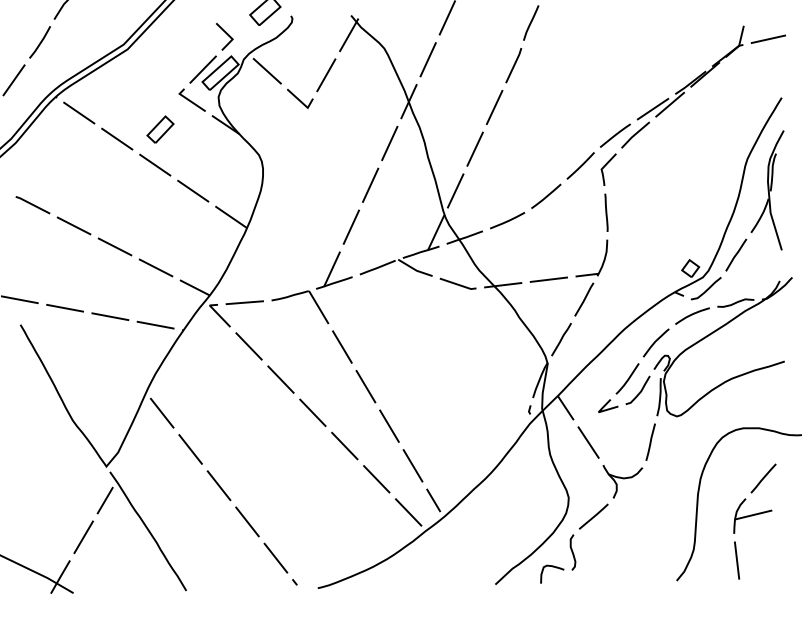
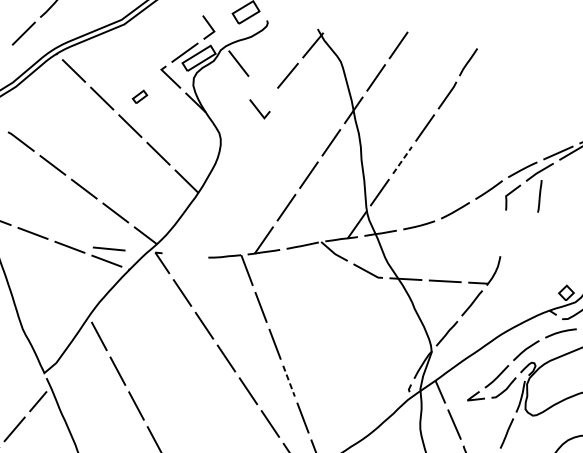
line: (300, 99) -> (259, 110), moved
part: (160, 129) -> (140, 96), size x0.6
line: (475, 148) -> (402, 159), solid -> dashed
line: (606, 212) -> (539, 196), moved
line: (244, 302) -> (108, 248), moved
line: (389, 426) -> (289, 381), solid -> dashed

